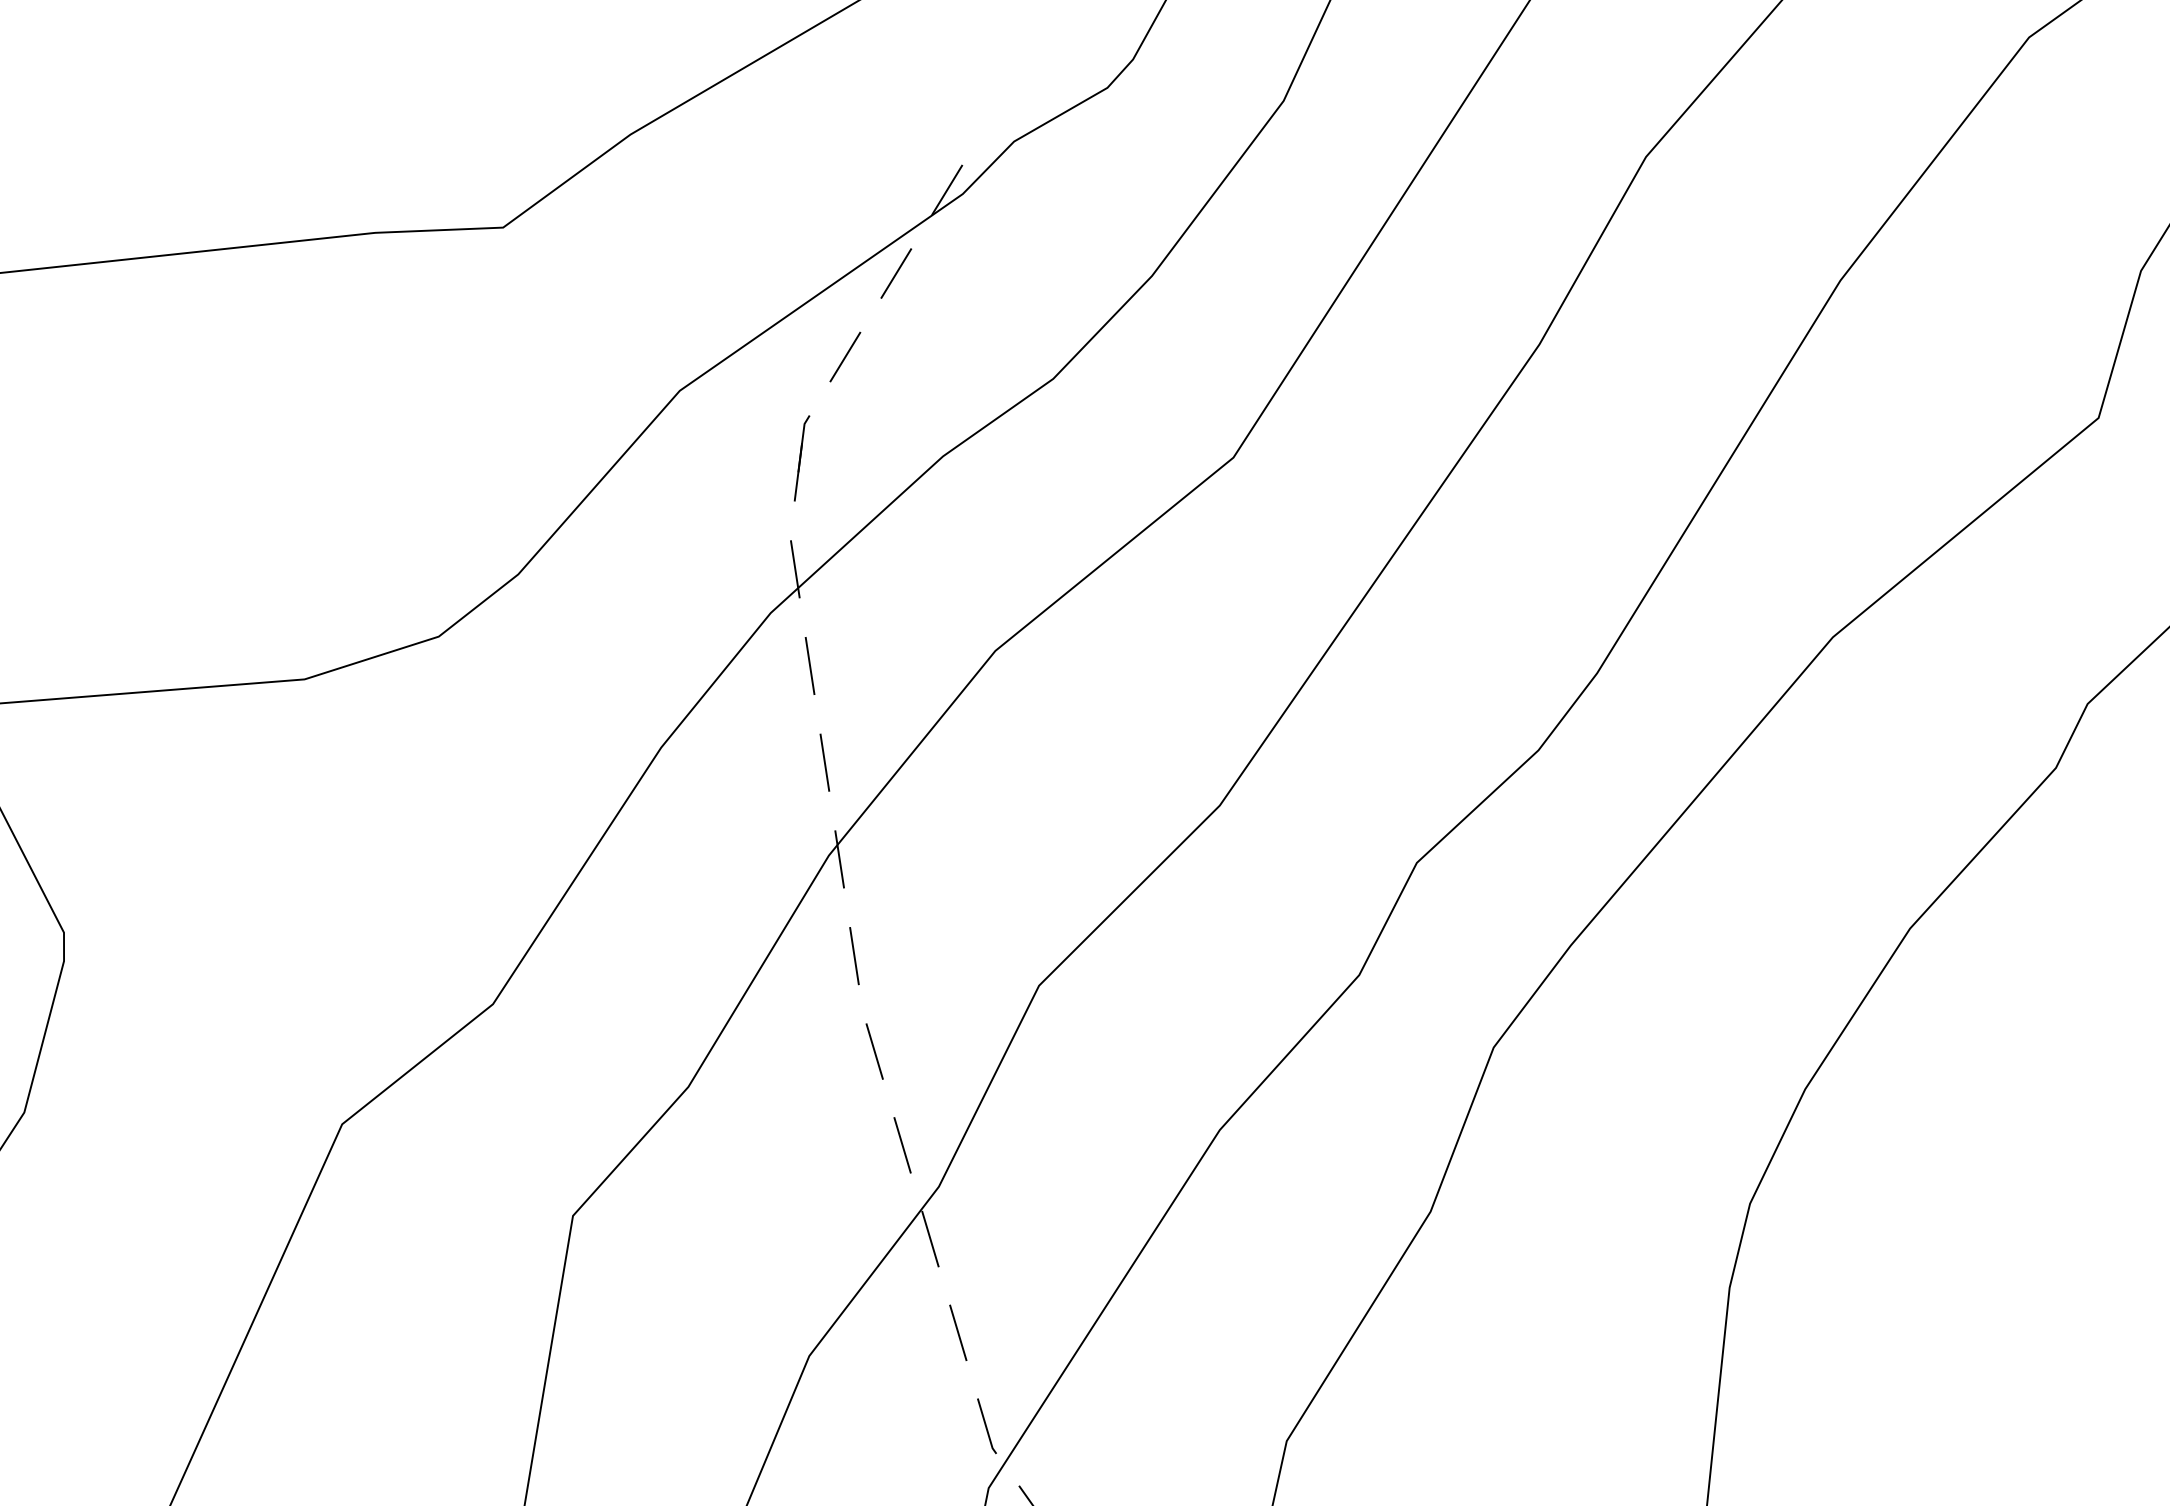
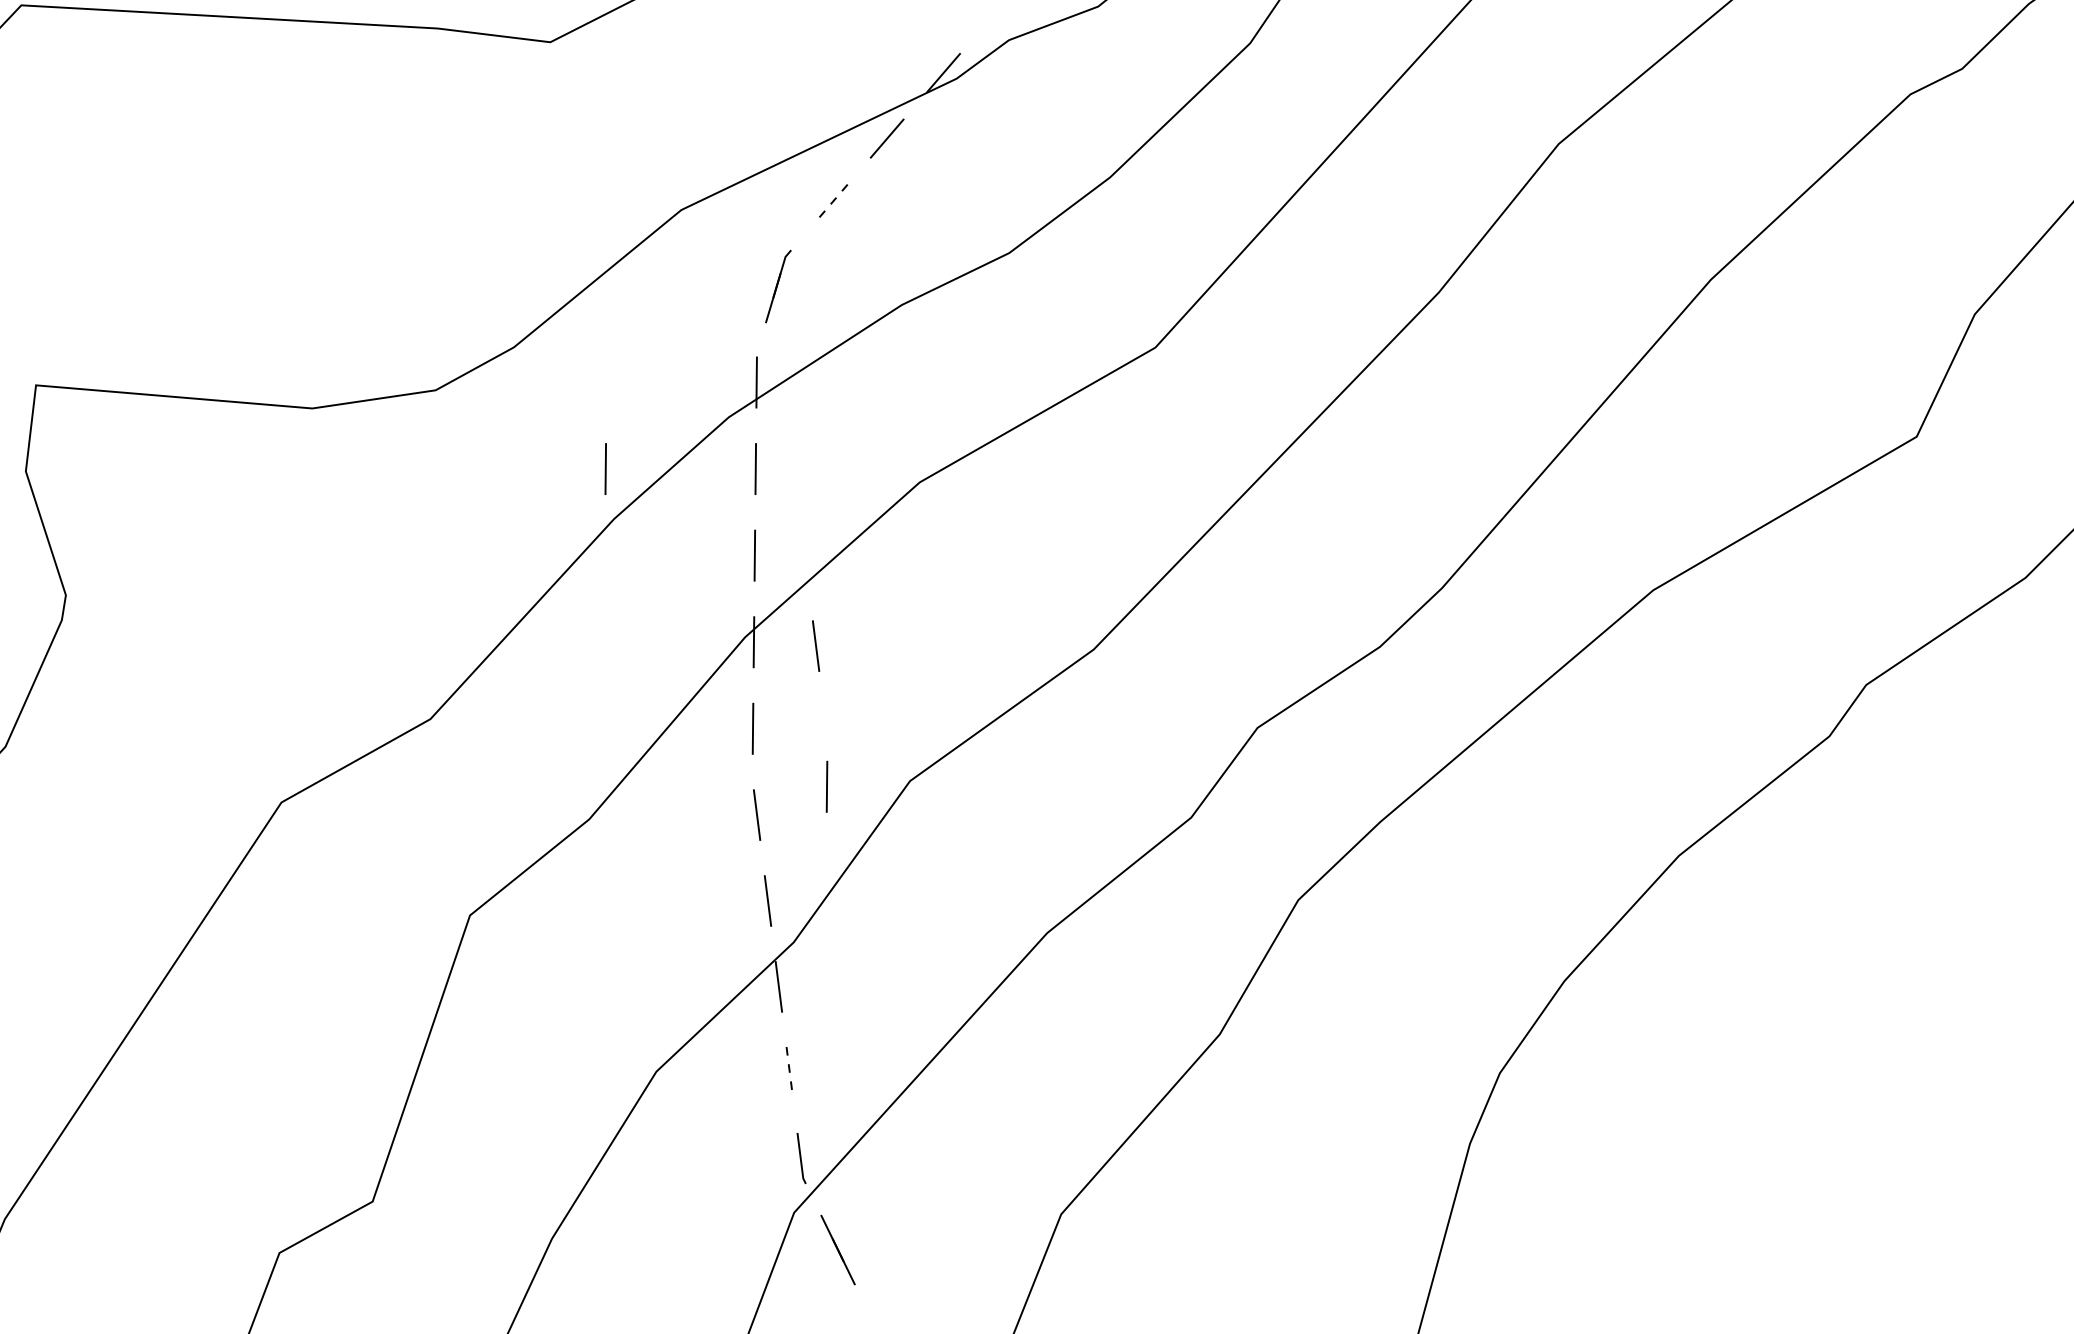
line: (845, 357) -> (830, 204), solid -> dashed
line: (642, 692) -> (605, 468), added
line: (910, 851) -> (816, 645), added
line: (946, 1006) -> (826, 786), added
line: (957, 1332) -> (789, 1072), solid -> dashed

